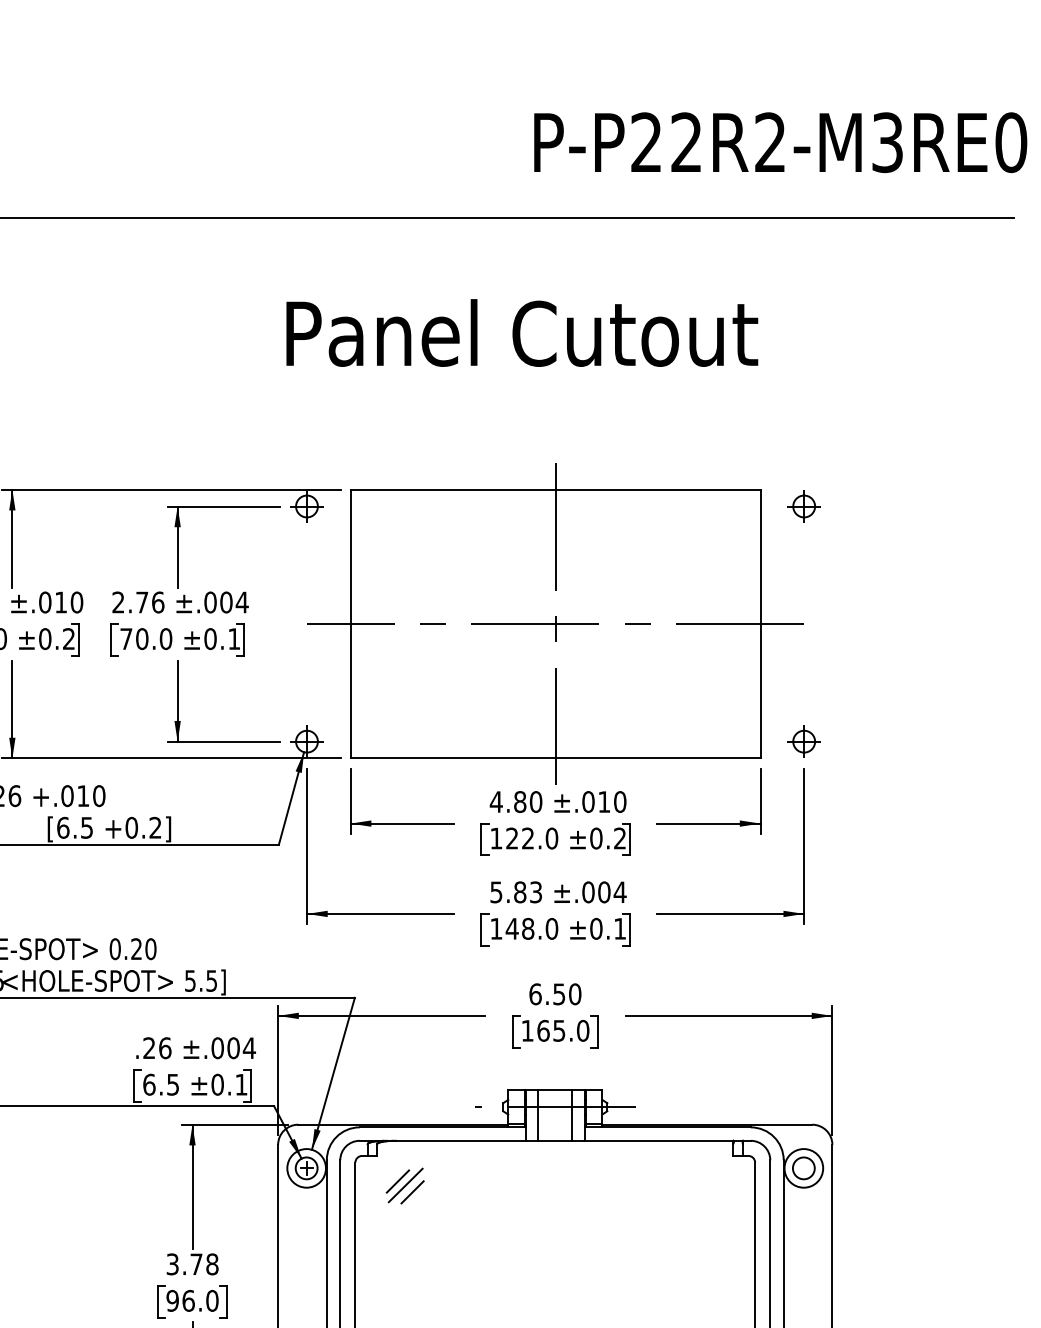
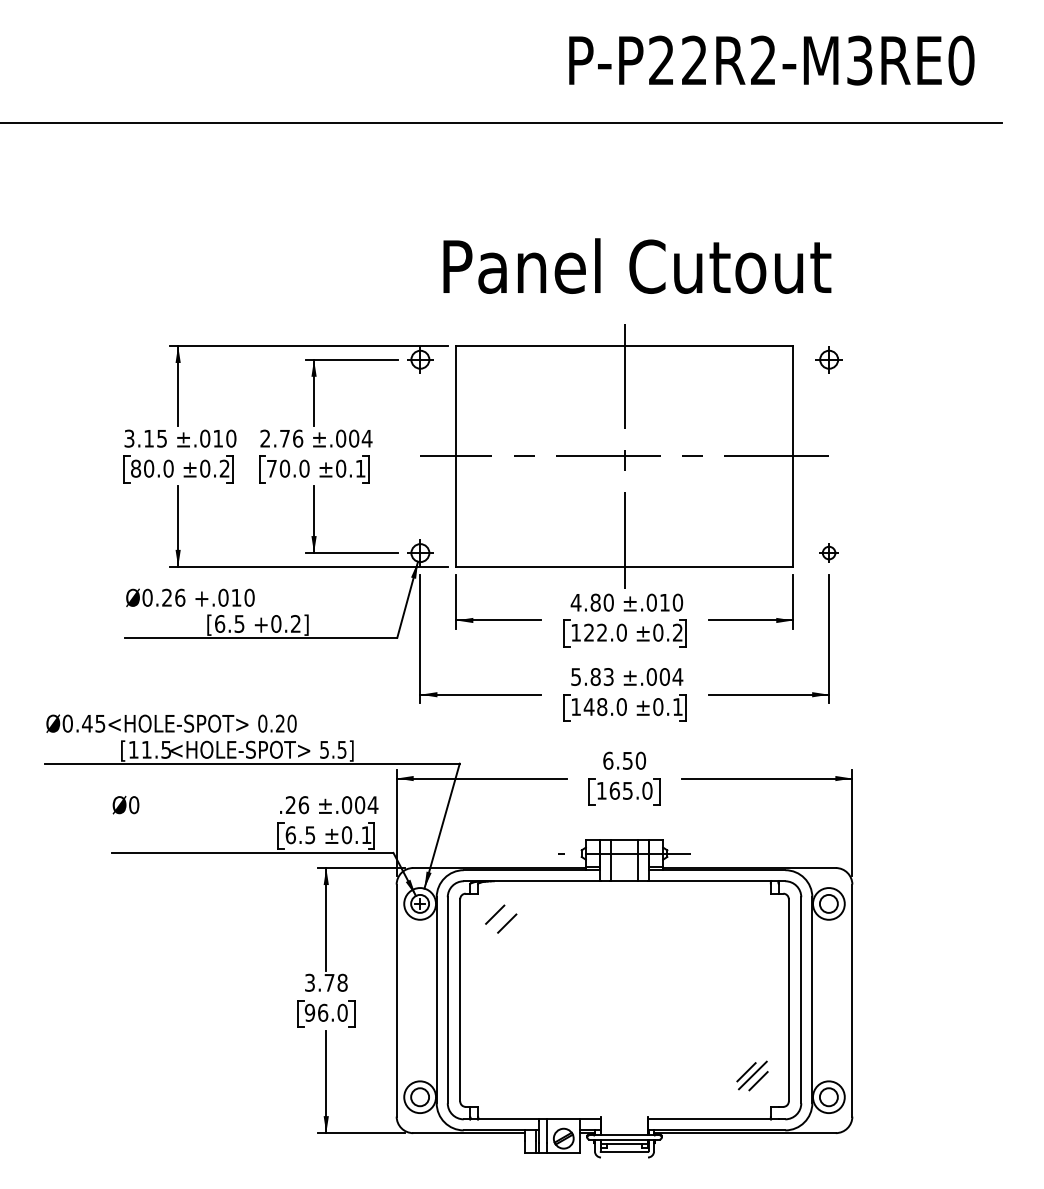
text: (780, 142) -> (771, 60), moved
text: (522, 332) -> (637, 265), moved
part: (803, 740) -> (828, 552), size x0.7
line: (405, 1184) -> (501, 917), removed

